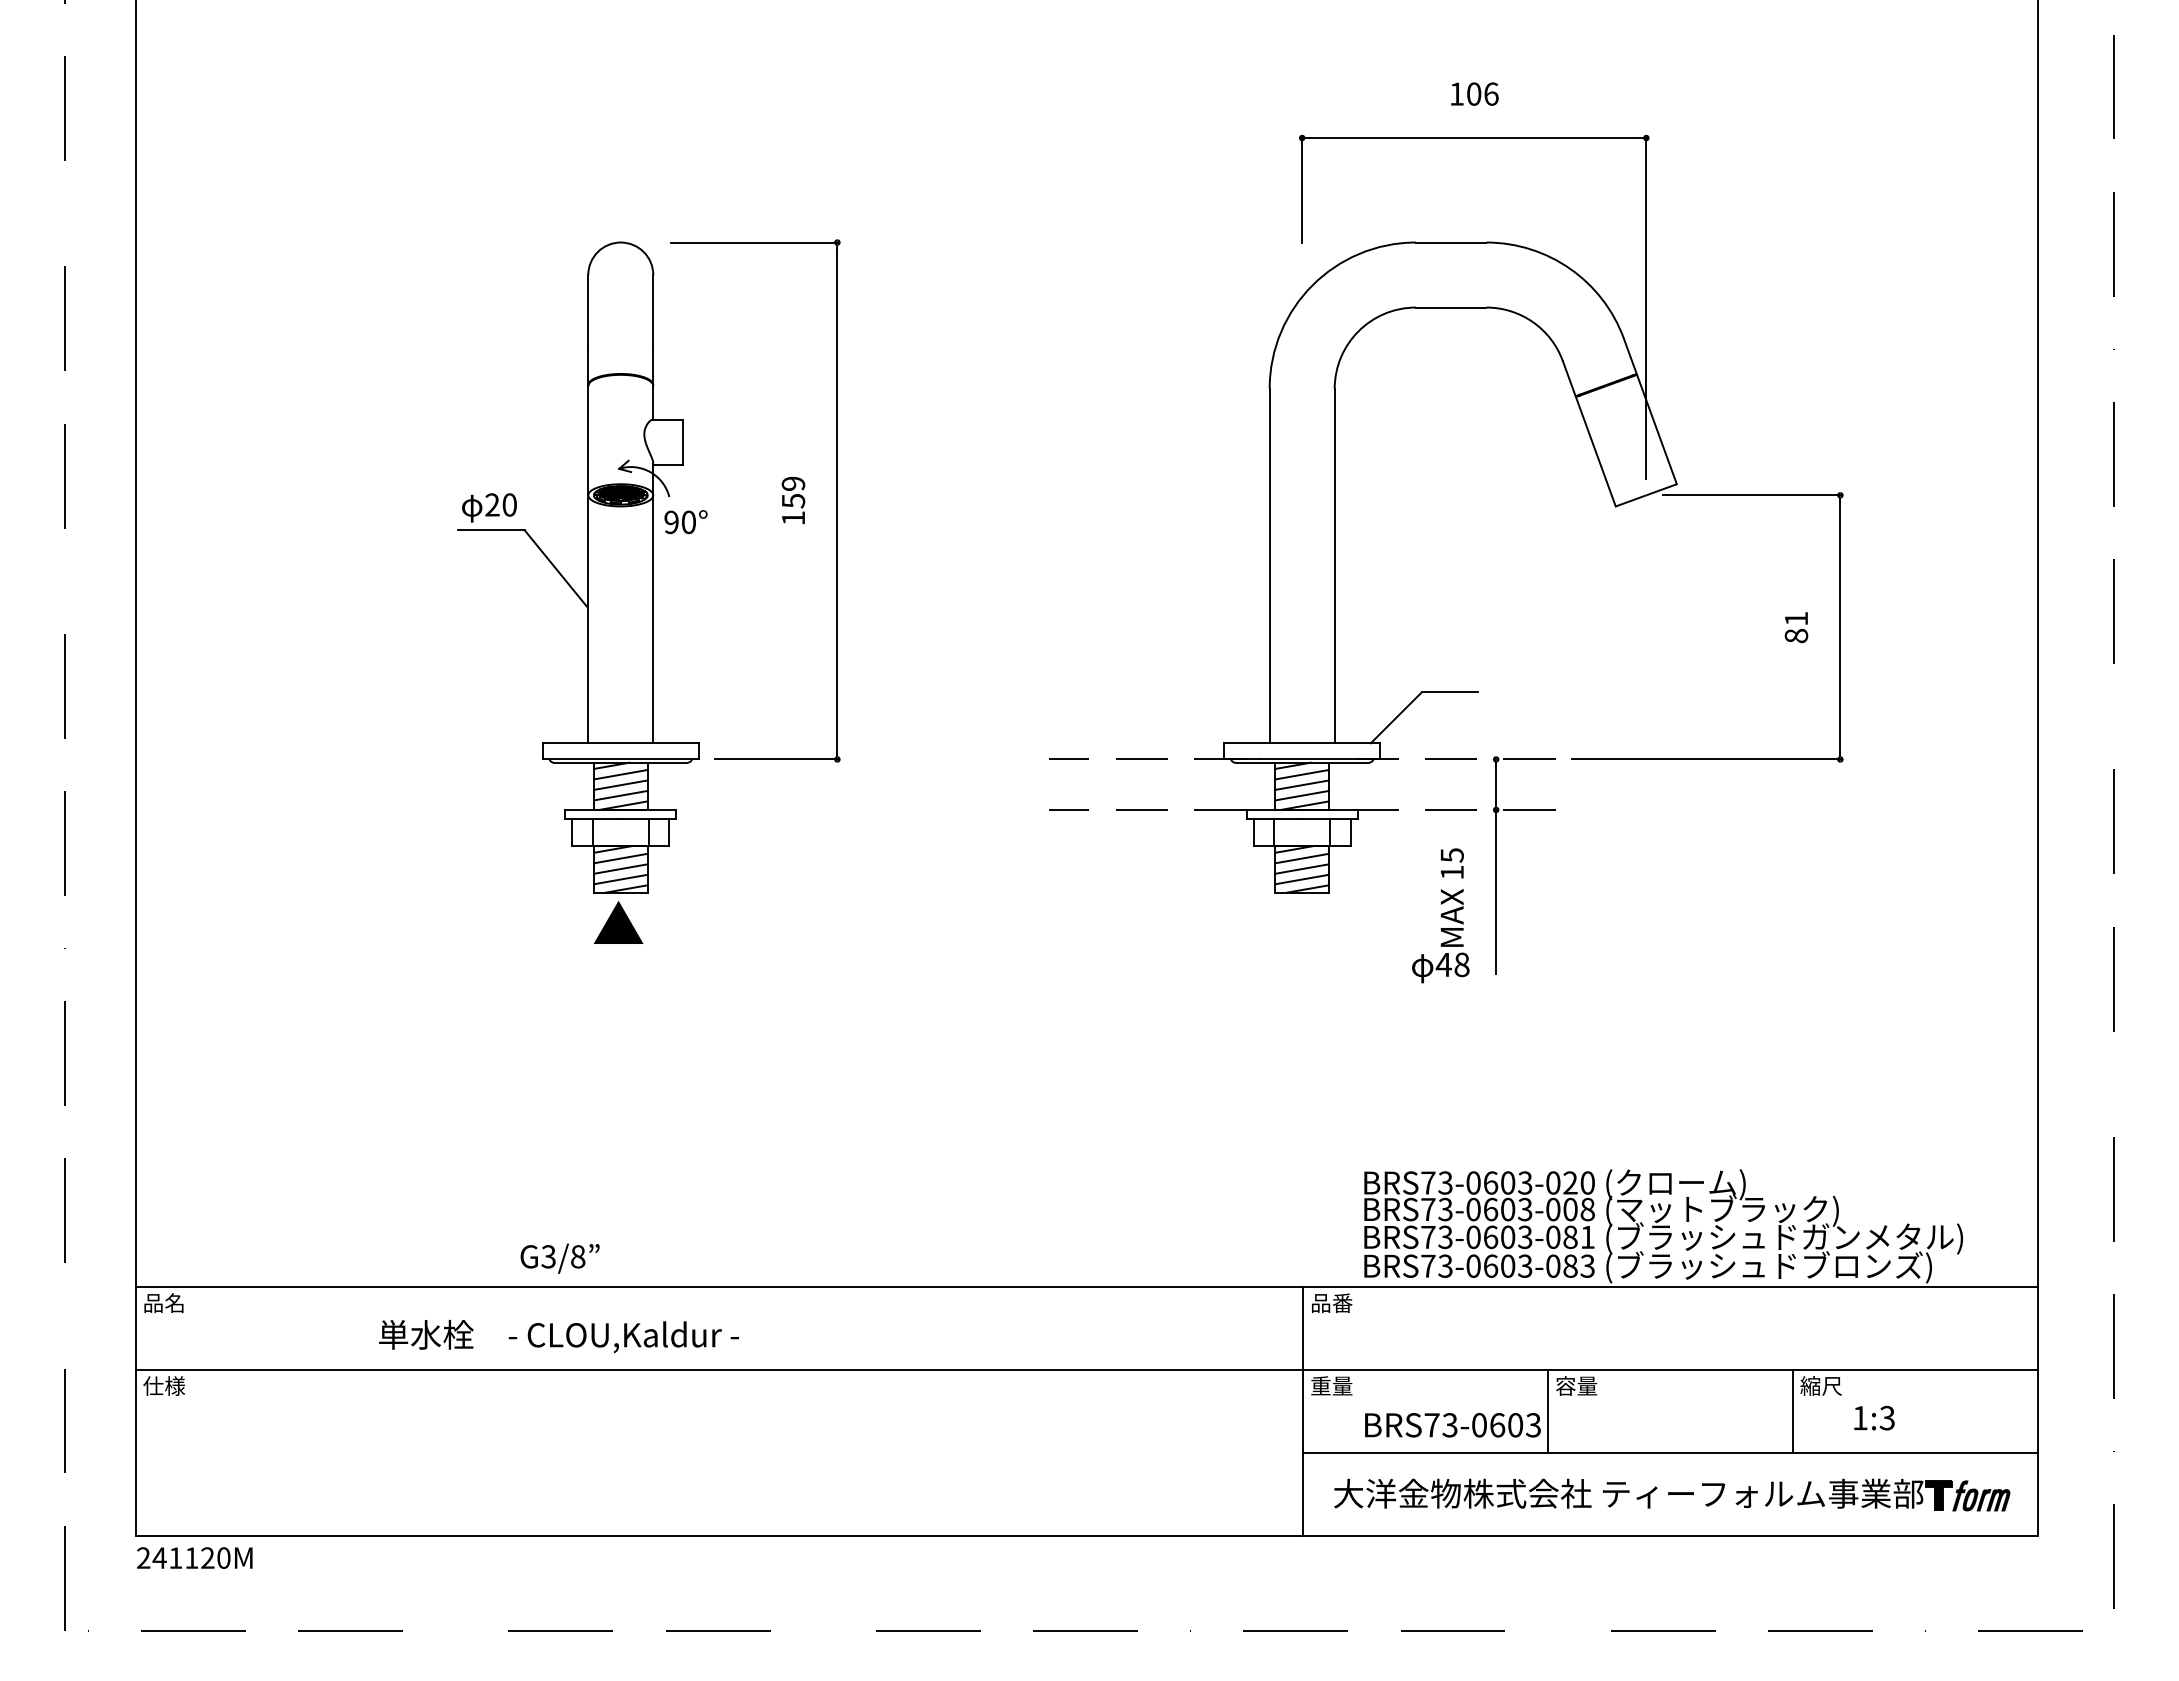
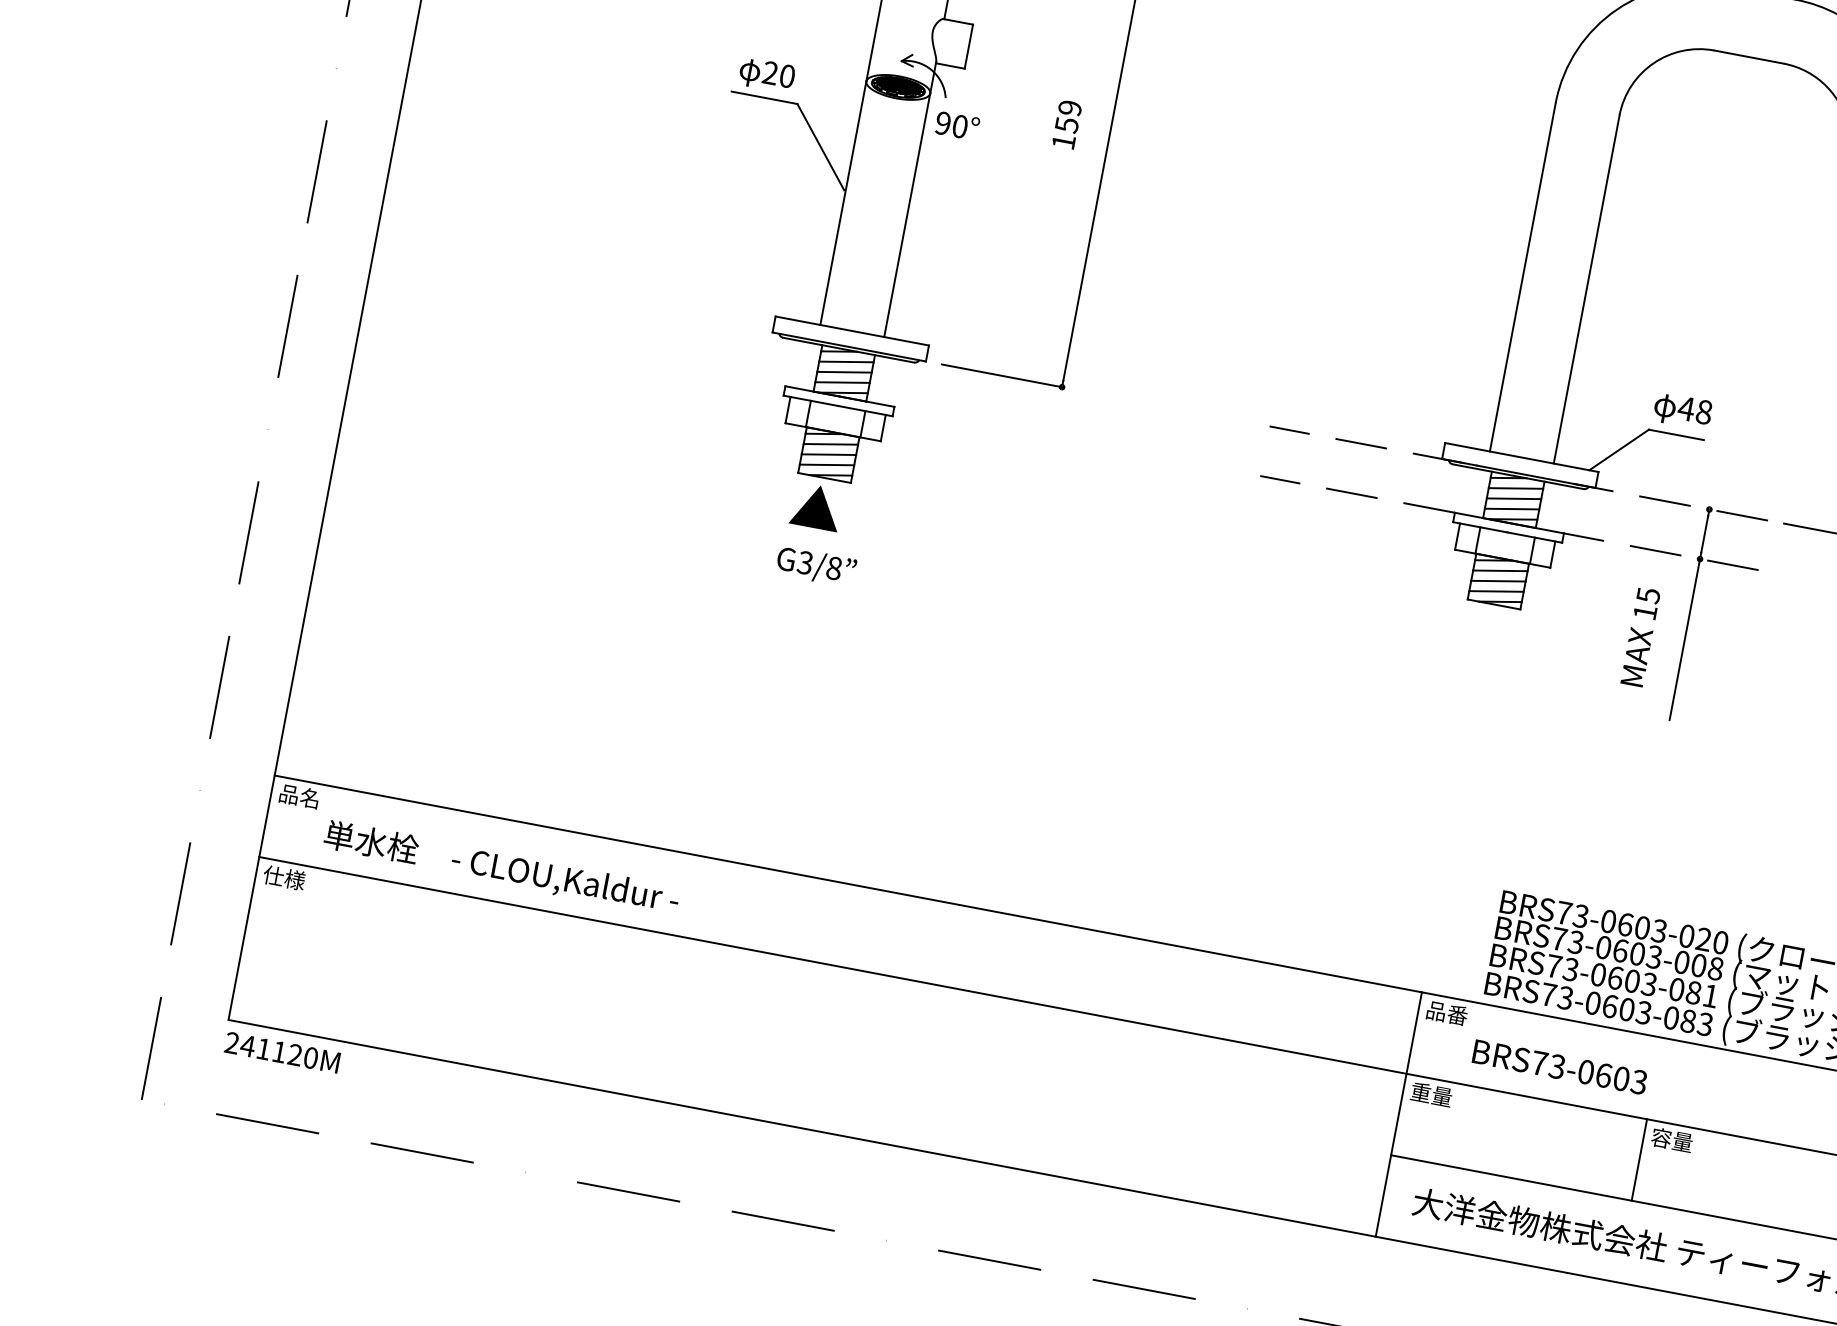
text: (1440, 967) -> (1682, 410), moved
text: (559, 1258) -> (815, 566), moved
text: (558, 1336) -> (501, 868), moved
text: (1452, 1425) -> (1559, 1067), moved

